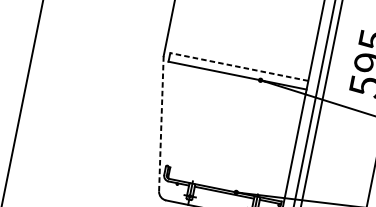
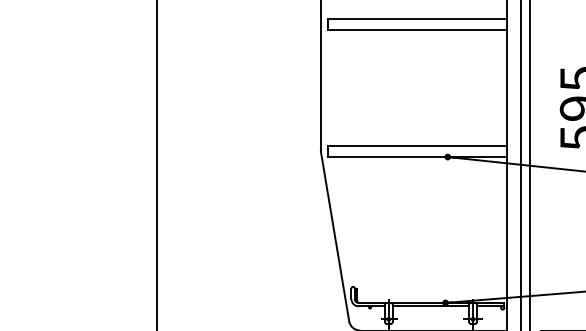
line: (239, 66) -> (417, 145), dashed -> solid
line: (161, 124) -> (335, 236), dashed -> solid

